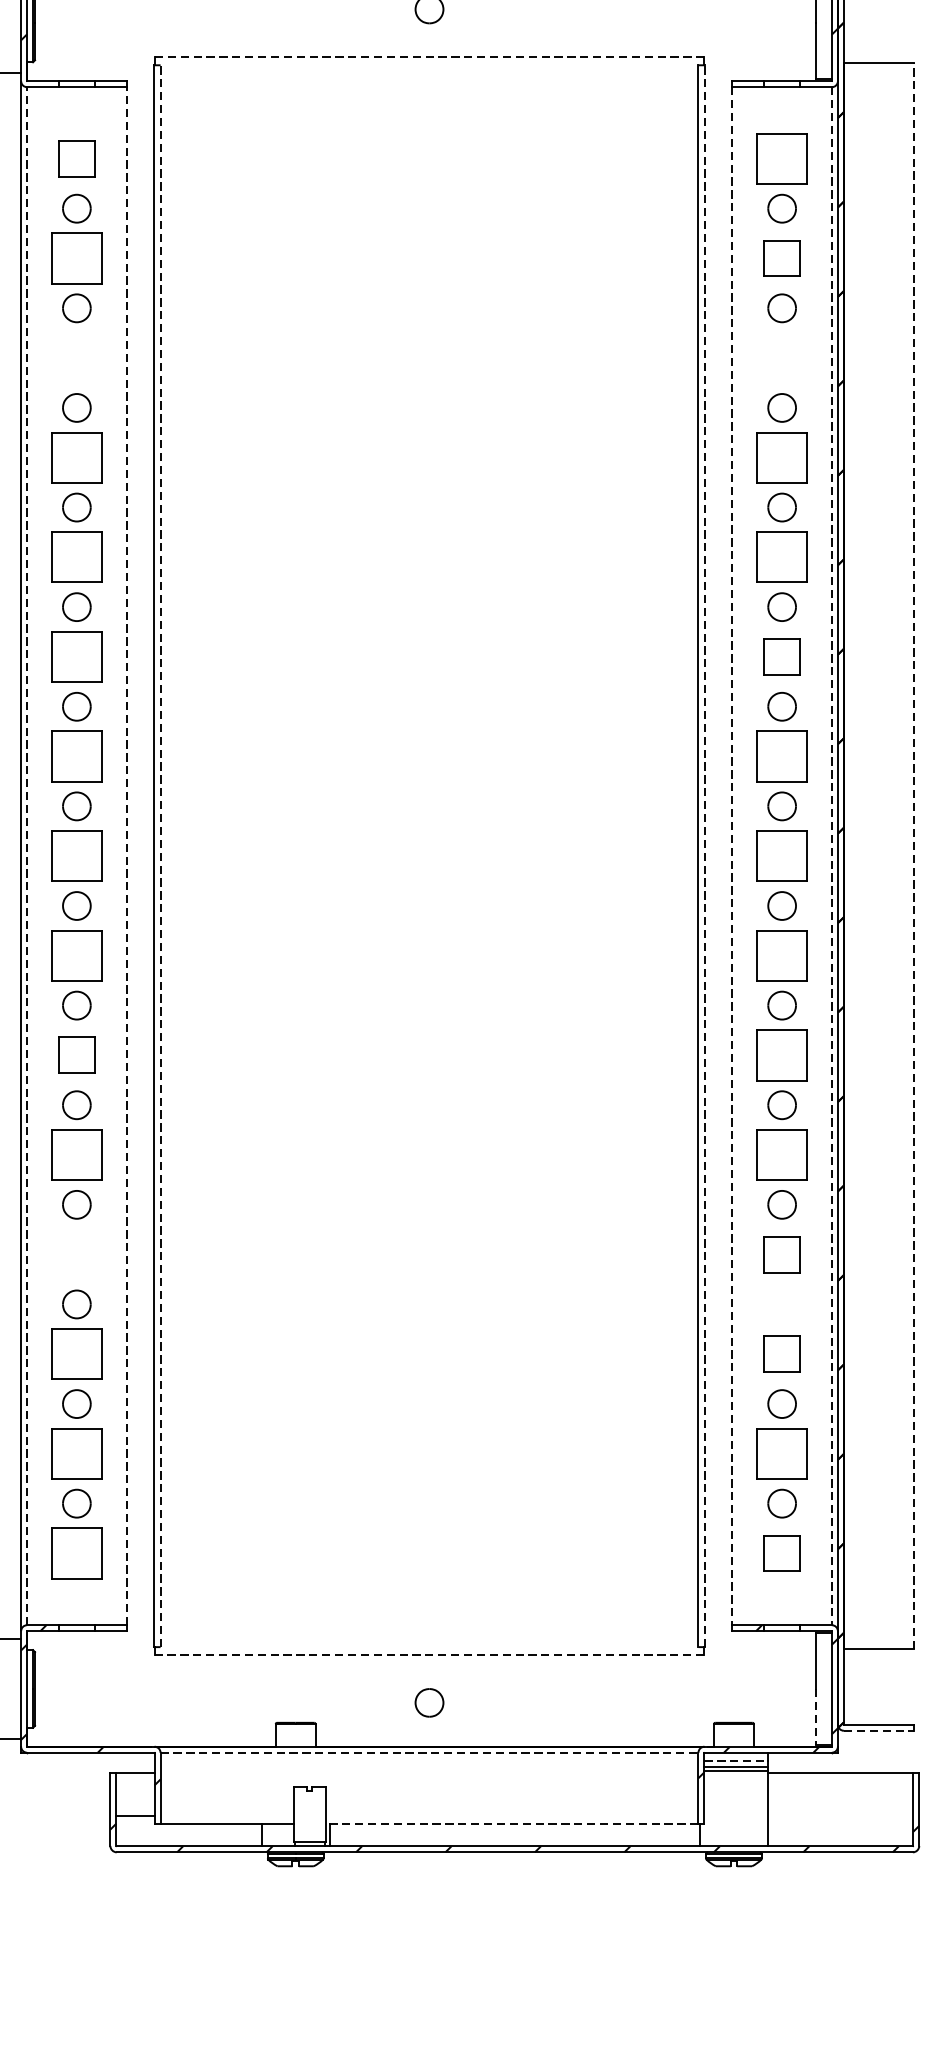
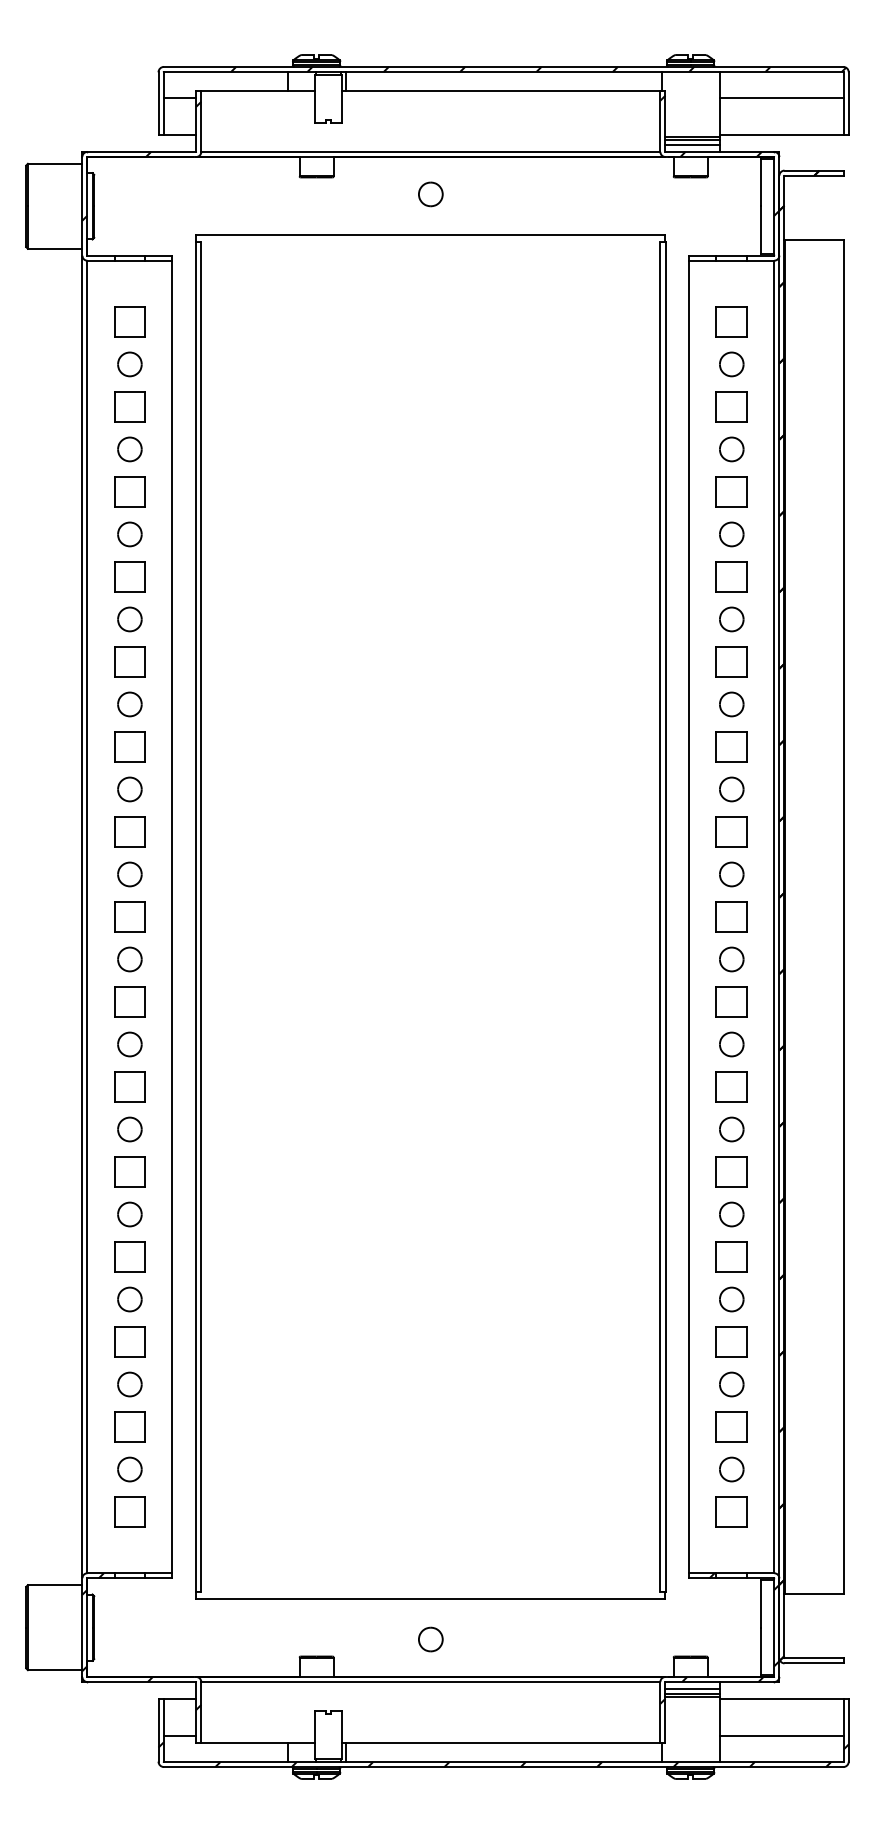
line: (429, 57) -> (430, 235), dashed -> solid
part: (781, 158) -> (731, 321), size x0.71
part: (76, 258) -> (129, 406), size x0.71
part: (76, 357) -> (129, 491), added
part: (781, 357) -> (731, 491), added
part: (76, 457) -> (129, 576), size x0.71
part: (781, 457) -> (731, 576), size x0.71
part: (76, 556) -> (129, 661), size x0.71
part: (781, 556) -> (731, 661), size x0.71
part: (76, 656) -> (129, 746), size x0.71
part: (76, 756) -> (129, 831), size x0.71
part: (781, 756) -> (731, 831), size x0.71
line: (27, 855) -> (87, 916), dashed -> solid
part: (76, 855) -> (129, 916), size x0.71
line: (126, 855) -> (172, 916), dashed -> solid
line: (160, 855) -> (201, 916), dashed -> solid
line: (704, 855) -> (665, 916), dashed -> solid
part: (781, 855) -> (731, 916), size x0.71
line: (913, 855) -> (843, 916), dashed -> solid
line: (732, 856) -> (689, 917), dashed -> solid
line: (832, 856) -> (774, 917), dashed -> solid
part: (76, 955) -> (129, 1001), size x0.71
part: (781, 955) -> (731, 1001), size x0.71
part: (781, 1054) -> (731, 1086), size x0.71
part: (76, 1154) -> (129, 1171), size x0.71
part: (781, 1154) -> (731, 1171), size x0.71
part: (76, 1254) -> (129, 1256), added
part: (781, 1304) -> (731, 1299), added
part: (76, 1353) -> (129, 1341), size x0.71
part: (76, 1453) -> (129, 1426), size x0.71
part: (781, 1453) -> (731, 1426), size x0.71
part: (76, 1552) -> (129, 1511), size x0.71
line: (429, 1654) -> (430, 1598), dashed -> solid
line: (815, 1716) -> (760, 1651), dashed -> solid
line: (879, 1730) -> (814, 1663), dashed -> solid
line: (429, 1753) -> (430, 1682), dashed -> solid
line: (737, 1760) -> (693, 1688), dashed -> solid
line: (840, 1816) -> (781, 1736), added
line: (511, 1824) -> (500, 1743), dashed -> solid

